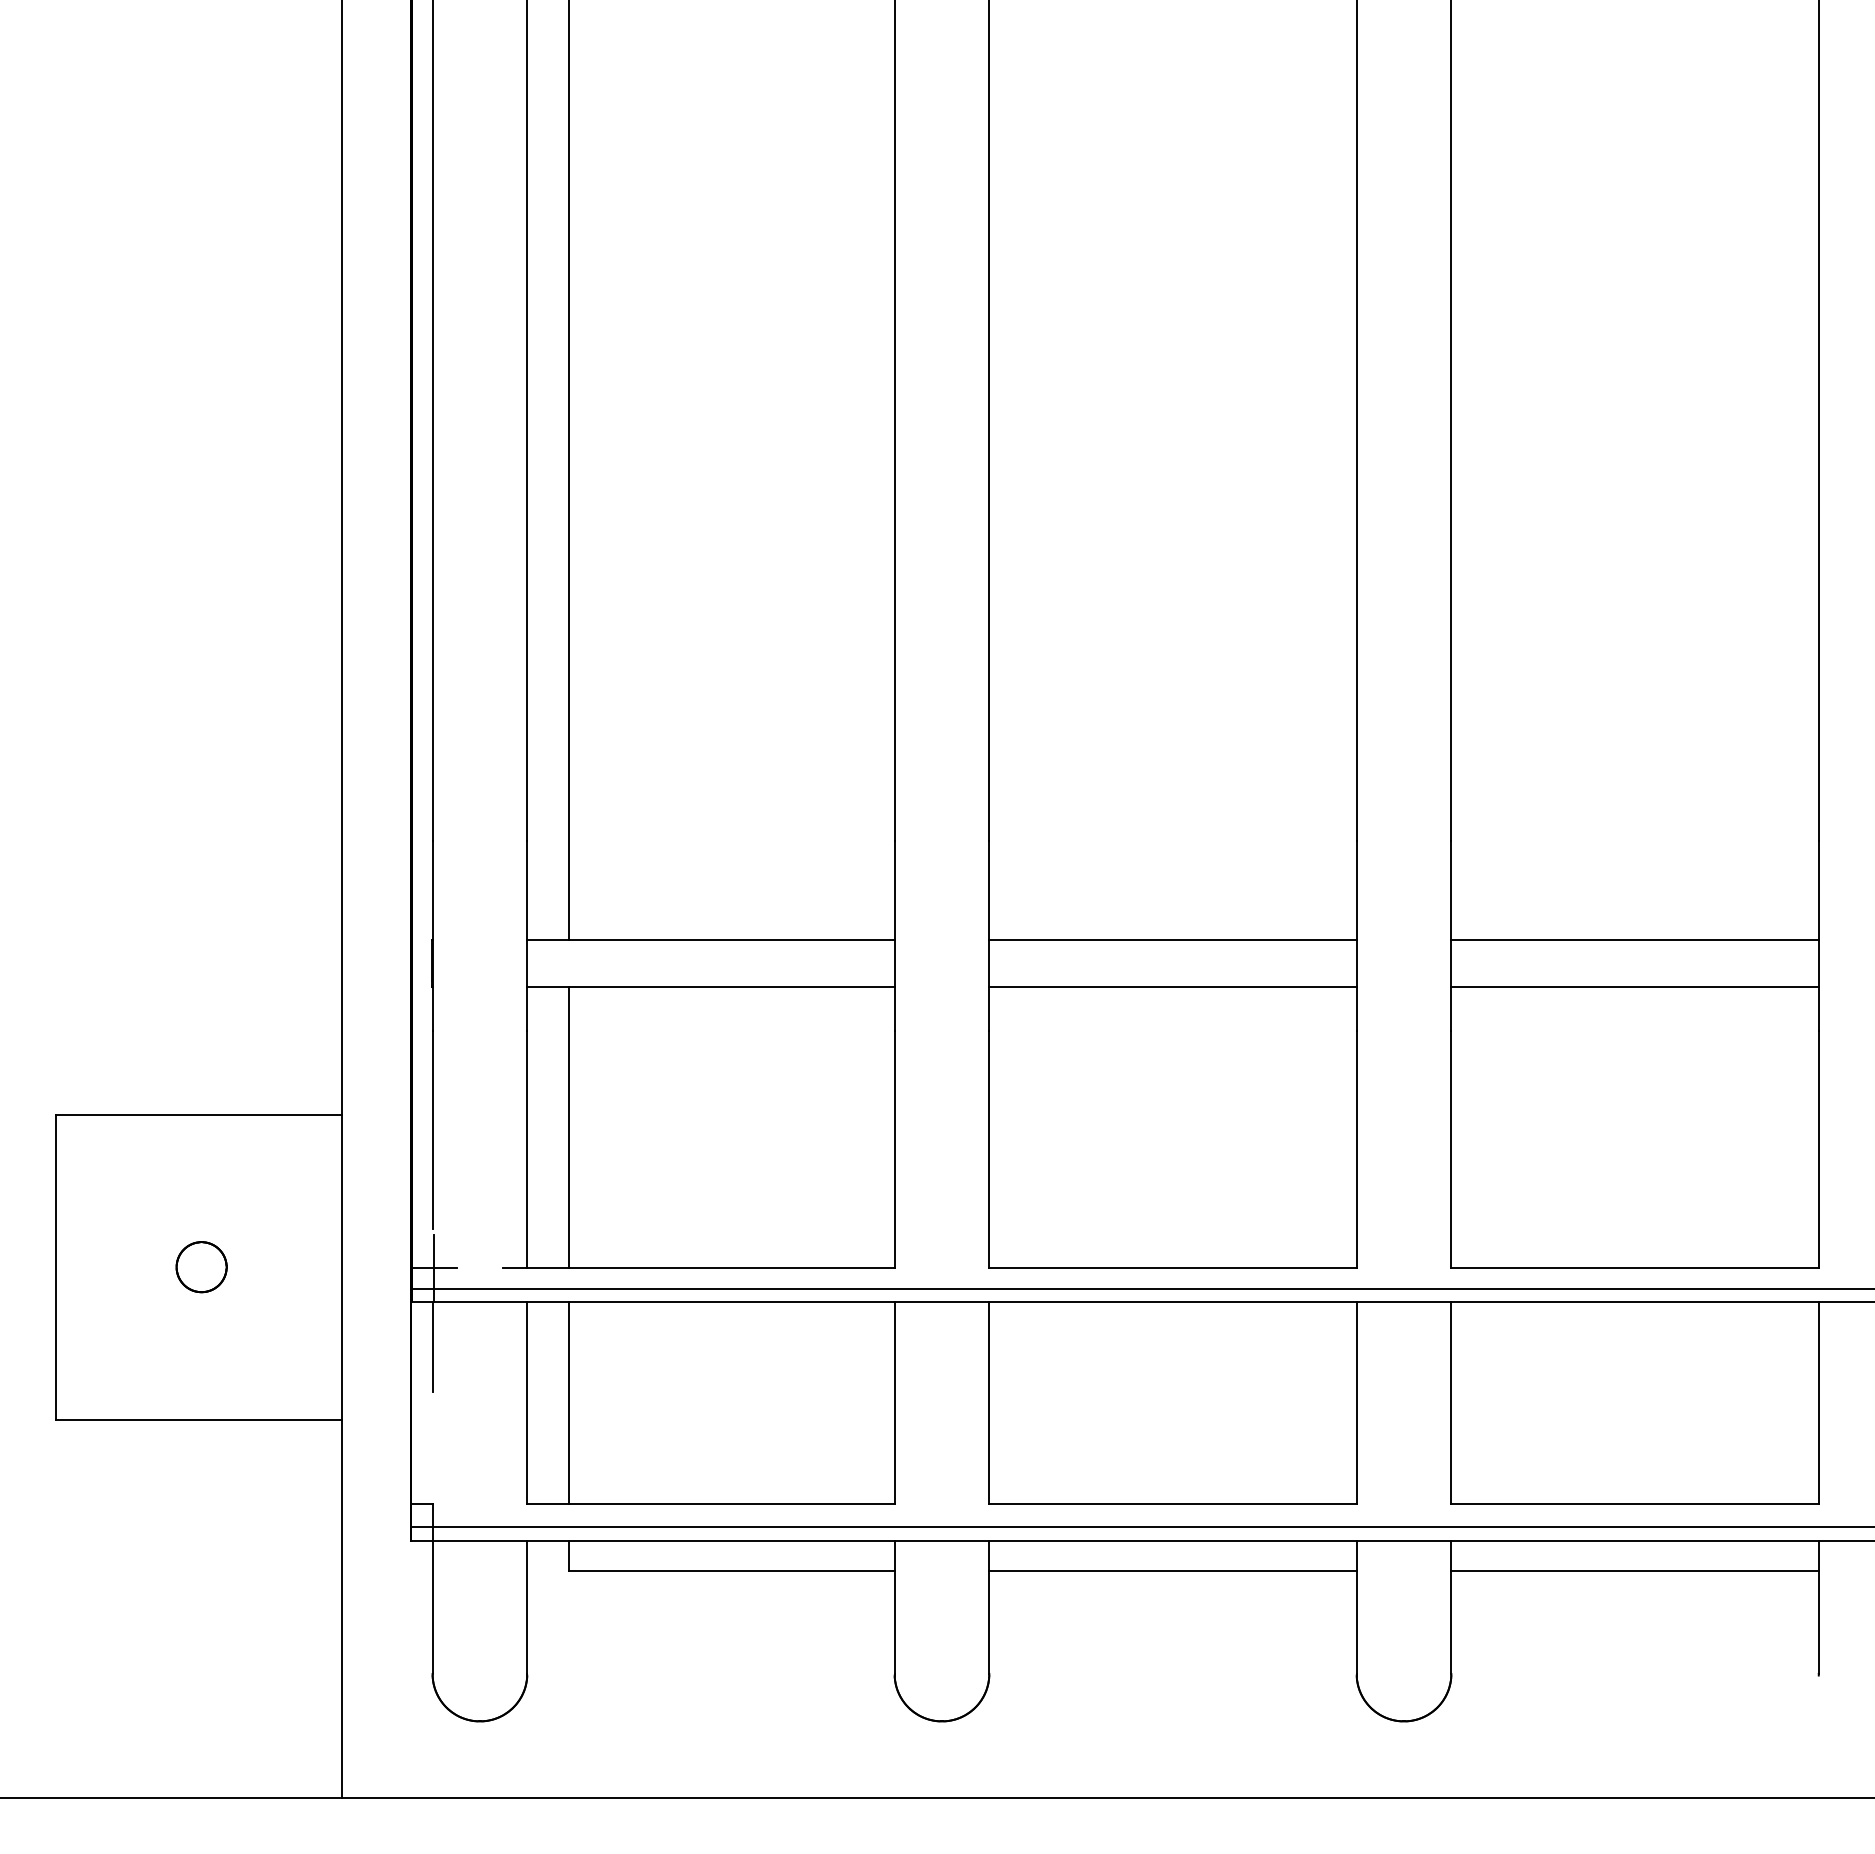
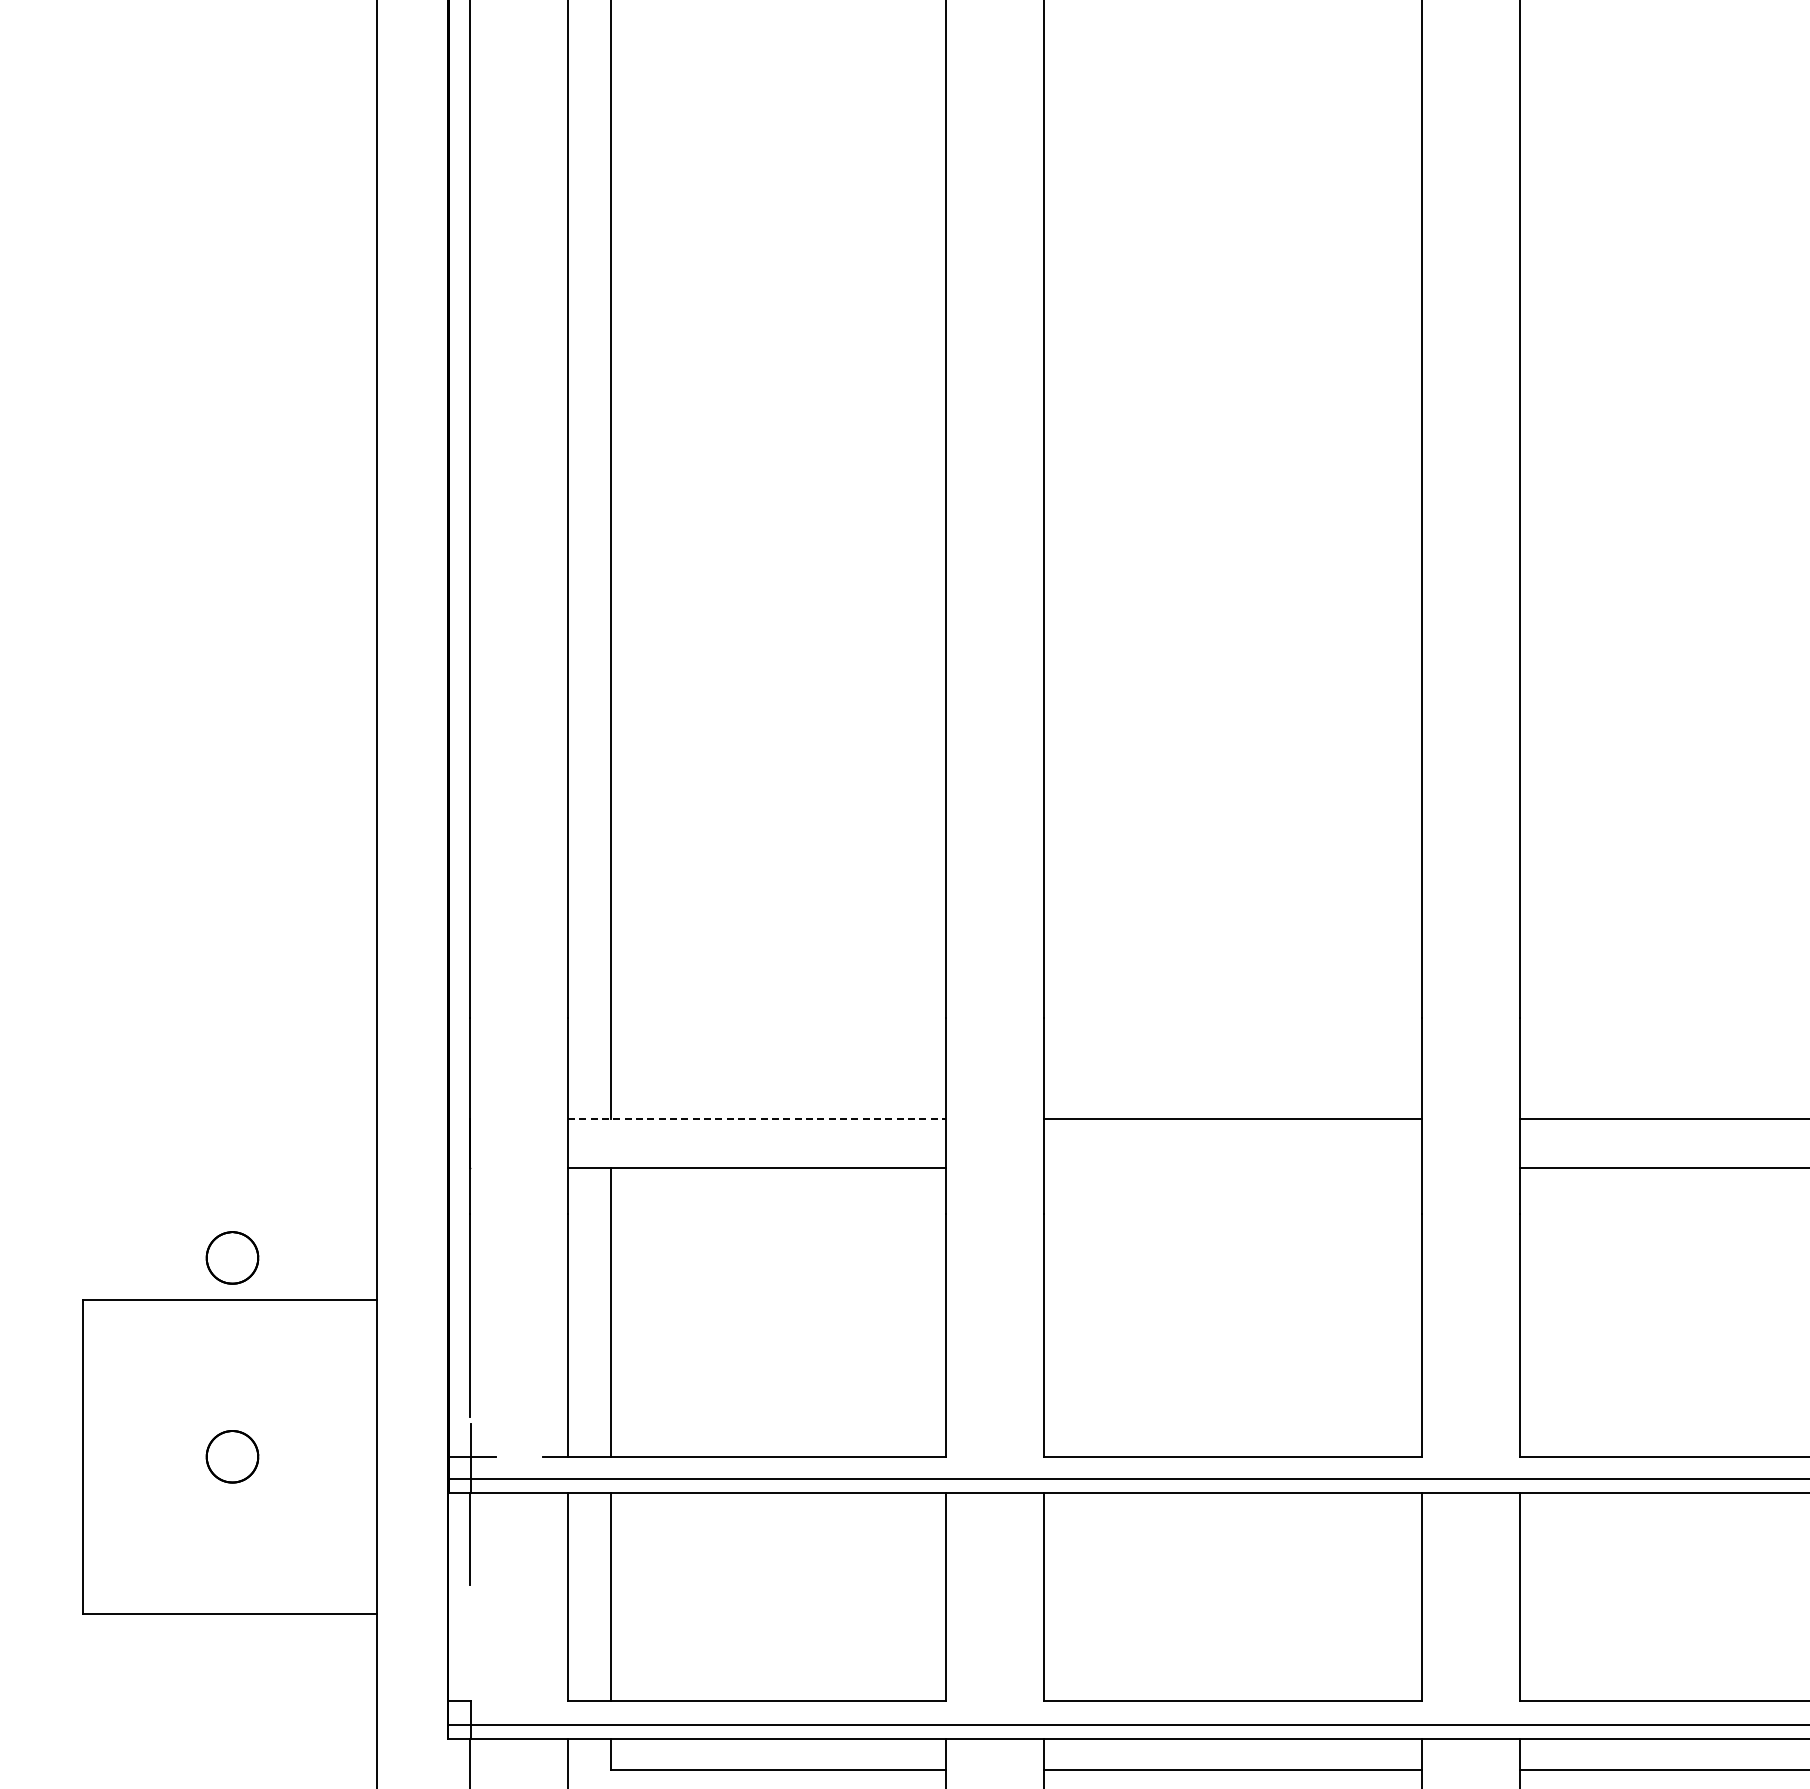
line: (710, 939) -> (756, 1119), solid -> dashed
line: (1172, 987) -> (1232, 1168), removed
part: (201, 1074) -> (232, 1258), added

